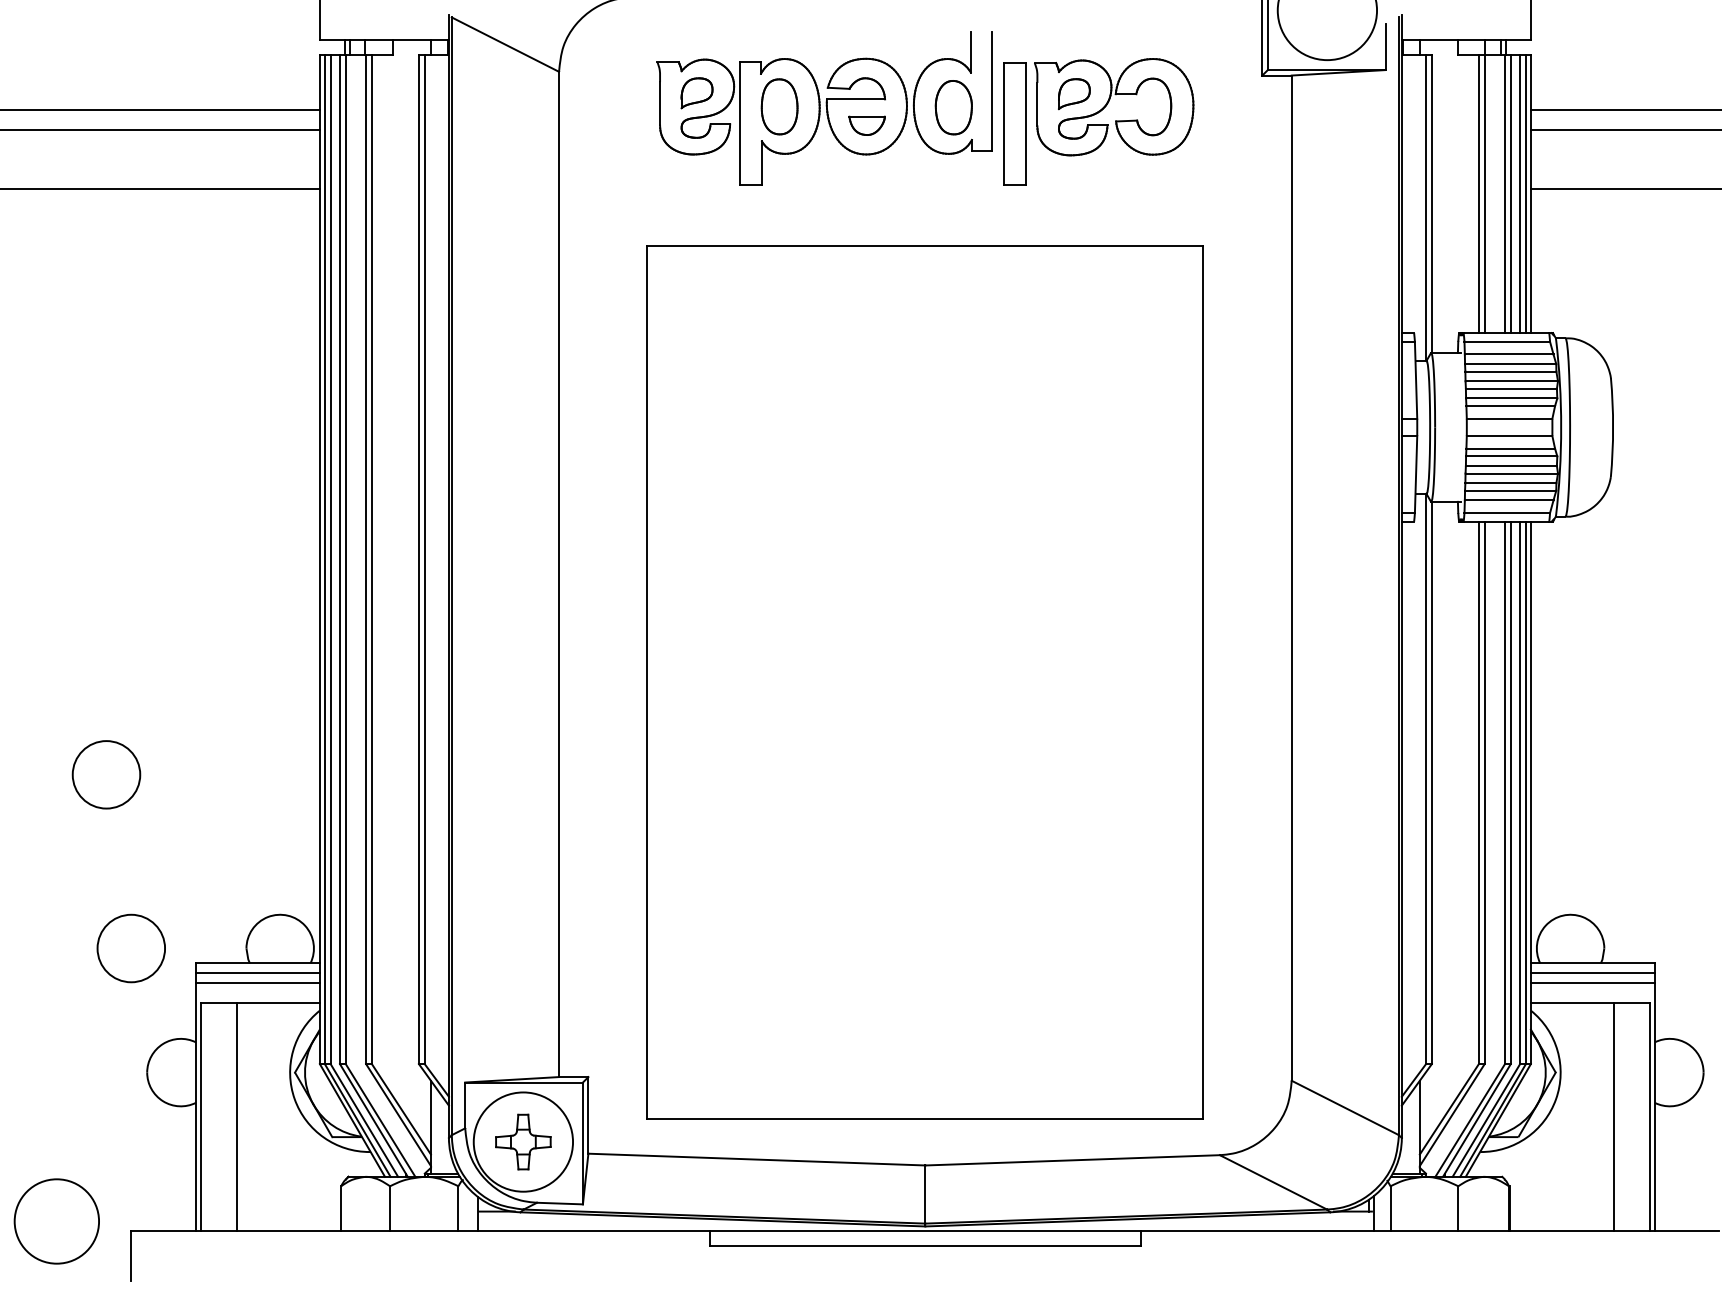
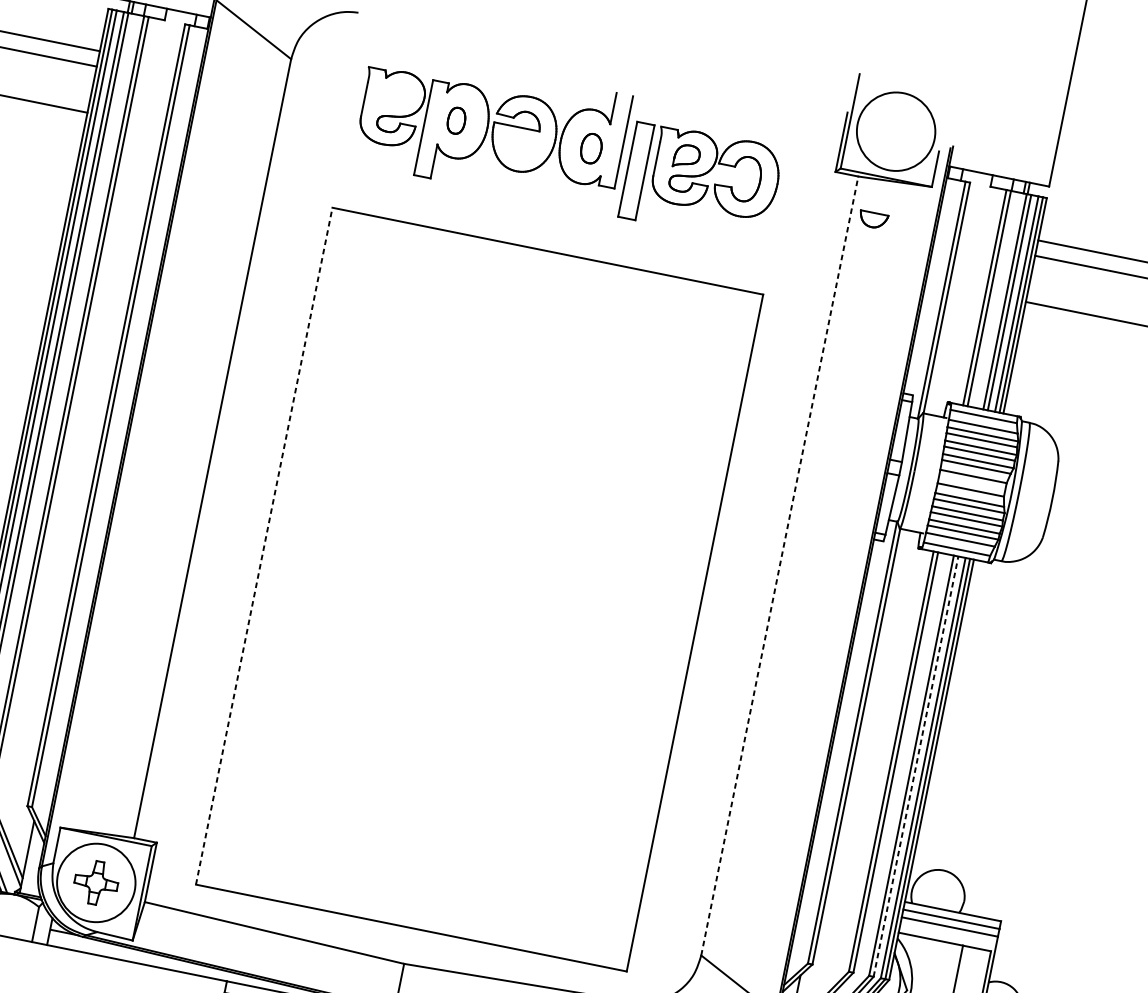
part: (696, 93) -> (394, 97), removed
part: (779, 106) -> (456, 120), size x0.6
part: (953, 107) -> (591, 148), size x0.7
part: (866, 125) -> (872, 219), moved
line: (1291, 578) -> (779, 566), solid -> dashed
line: (647, 682) -> (264, 546), solid -> dashed
line: (1510, 792) -> (915, 766), solid -> dashed

